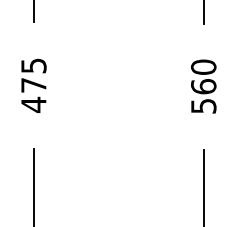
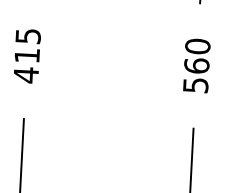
text: (33, 85) -> (26, 55), 475 -> 415

